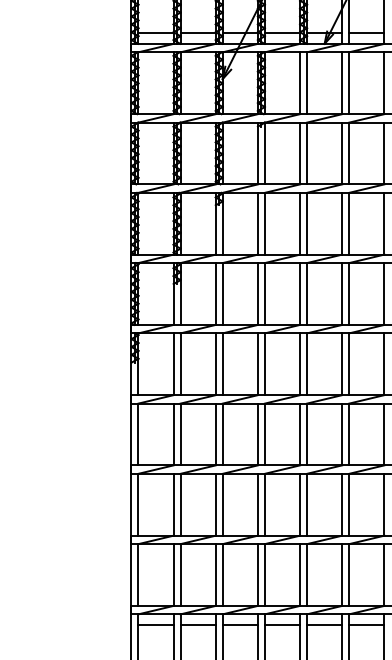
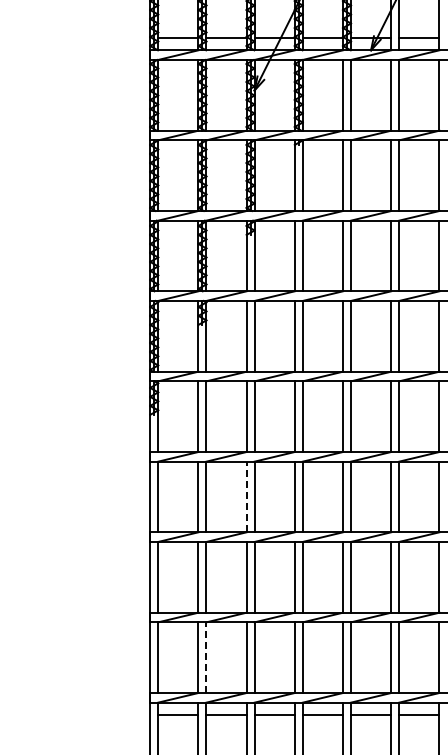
line: (215, 434) -> (246, 496), solid -> dashed
line: (180, 574) -> (206, 657), solid -> dashed

